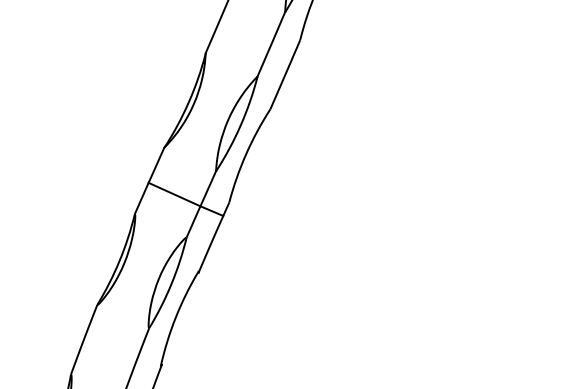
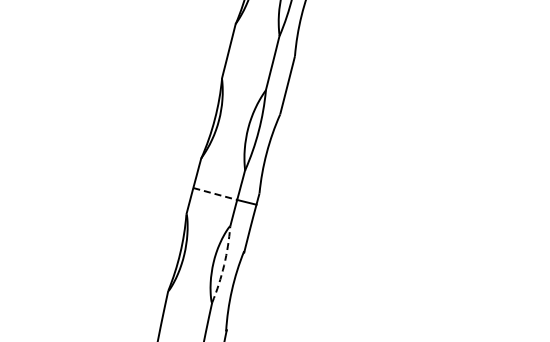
line: (174, 195) -> (215, 194), solid -> dashed
arc: (171, 284) -> (224, 265), solid -> dashed

